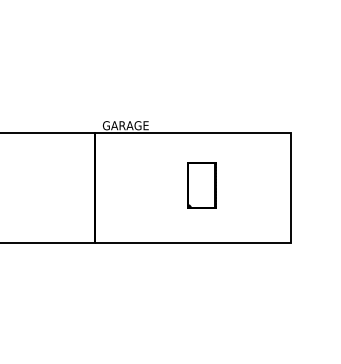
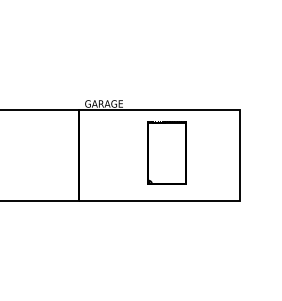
part: (201, 185) -> (166, 153), size x1.67

